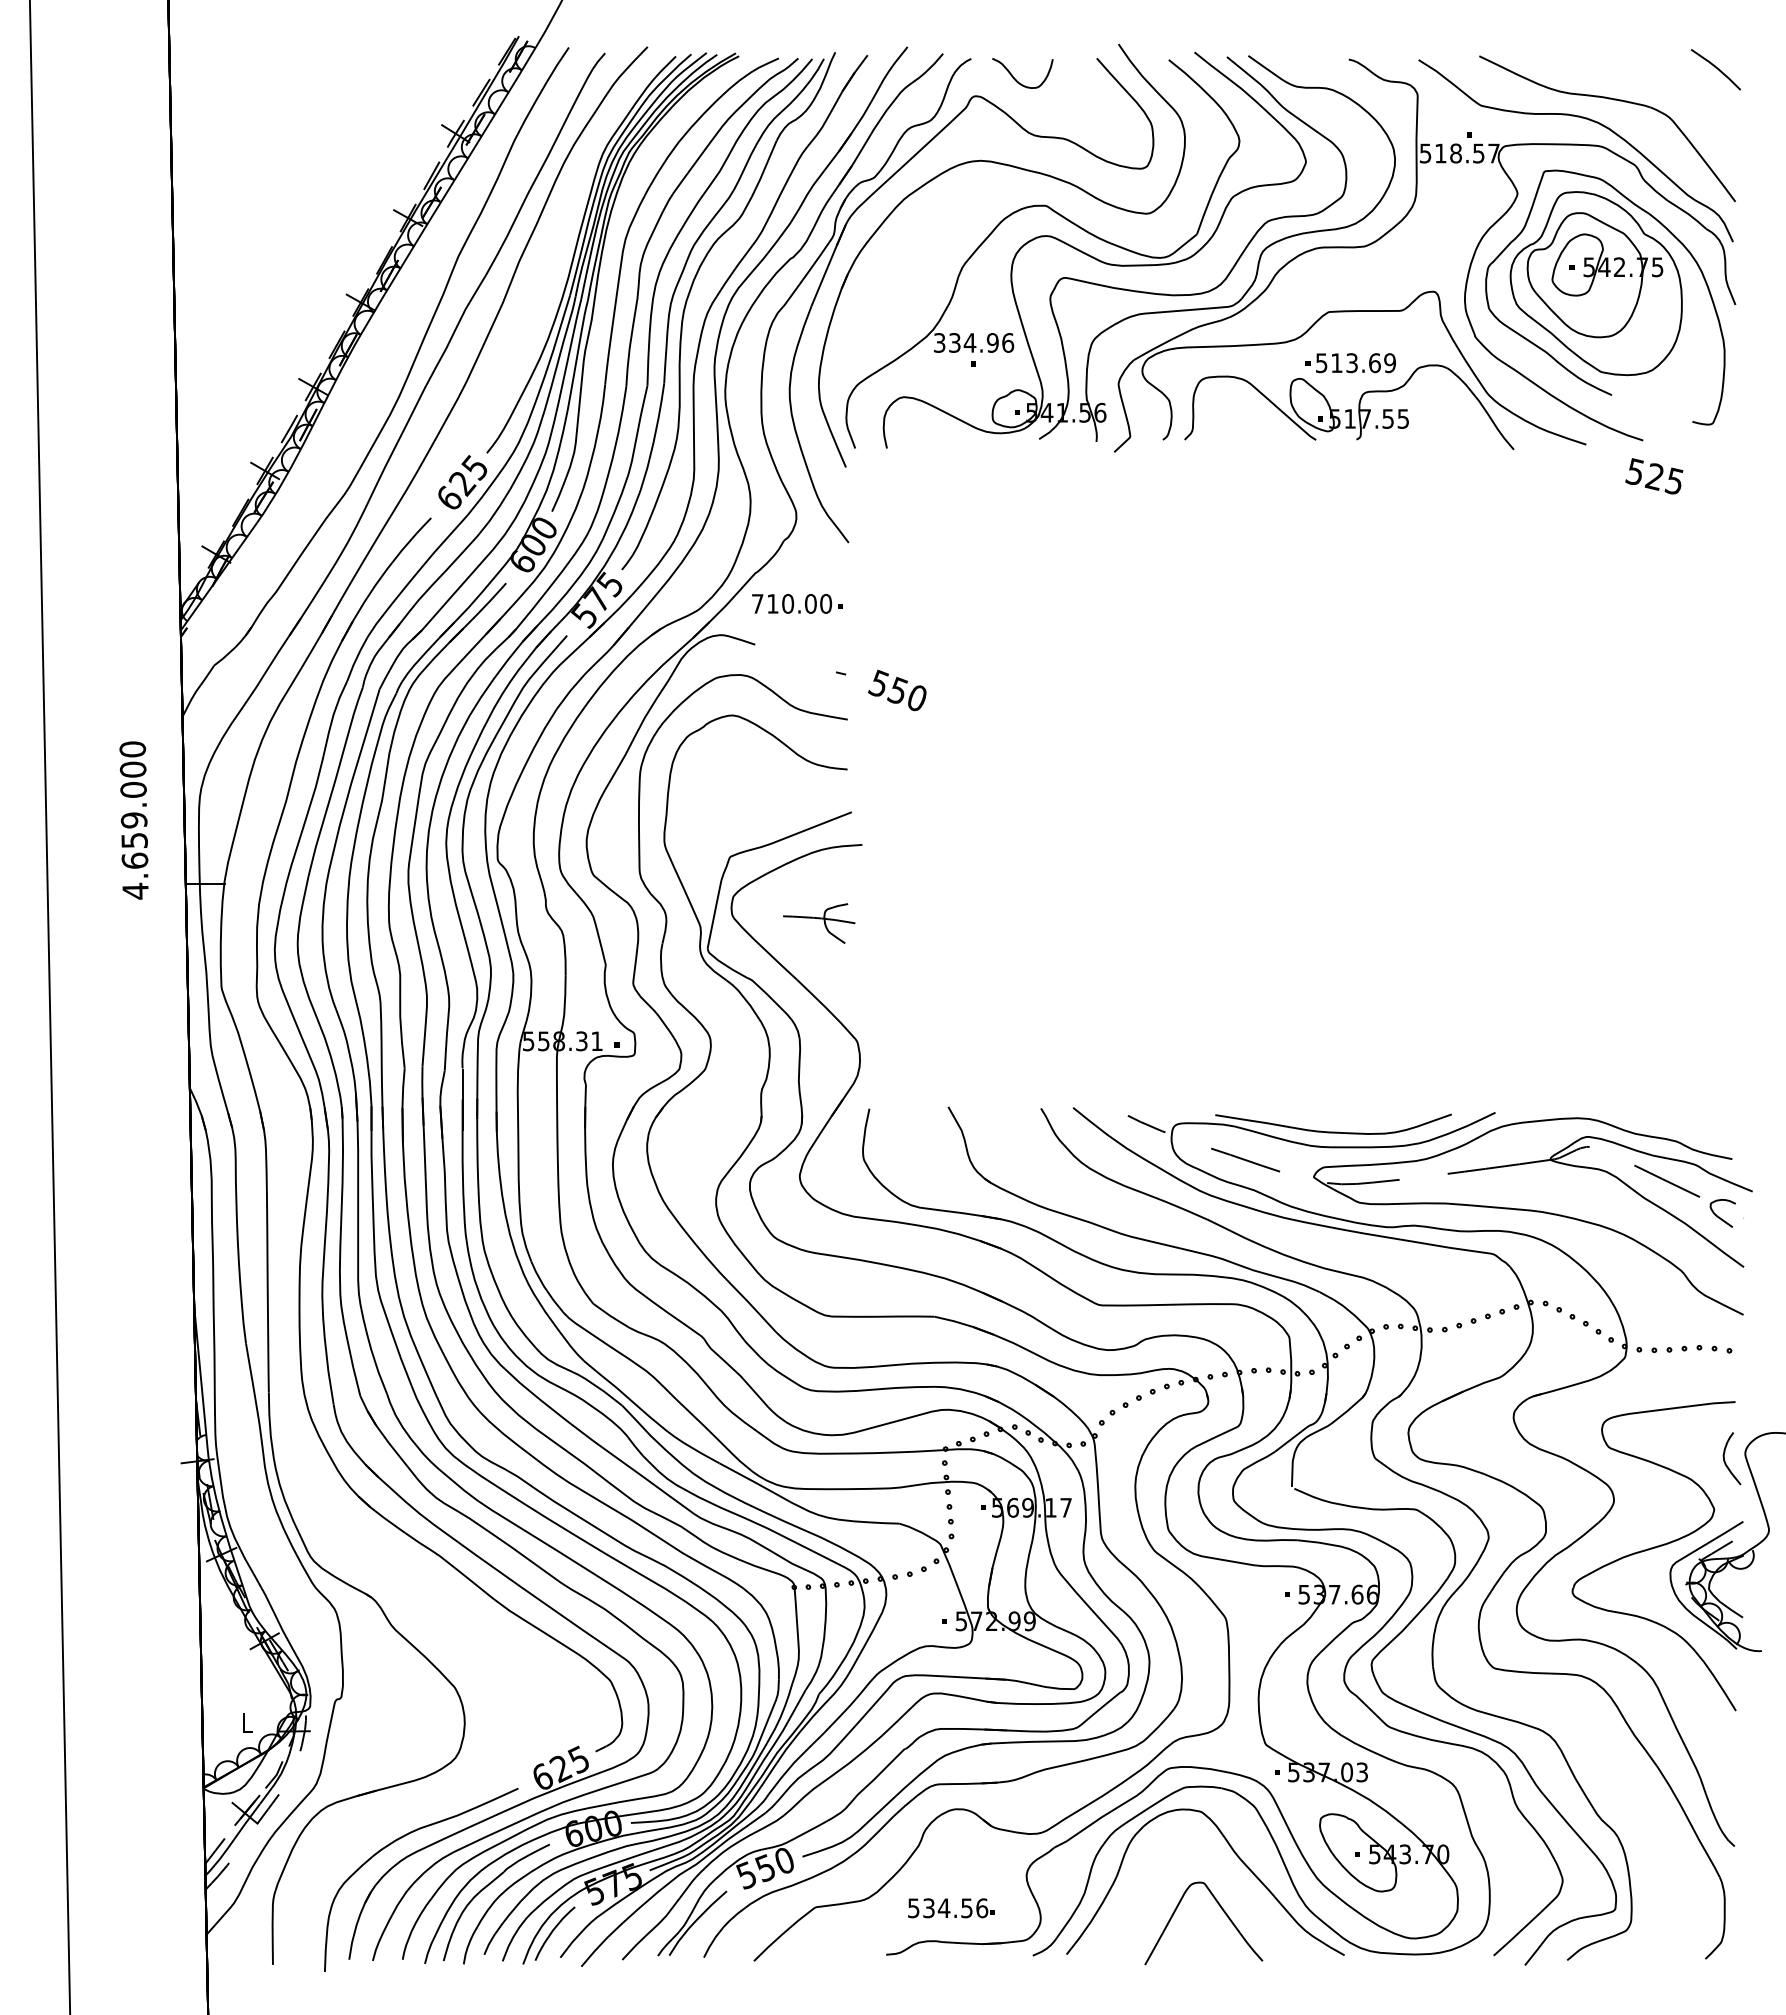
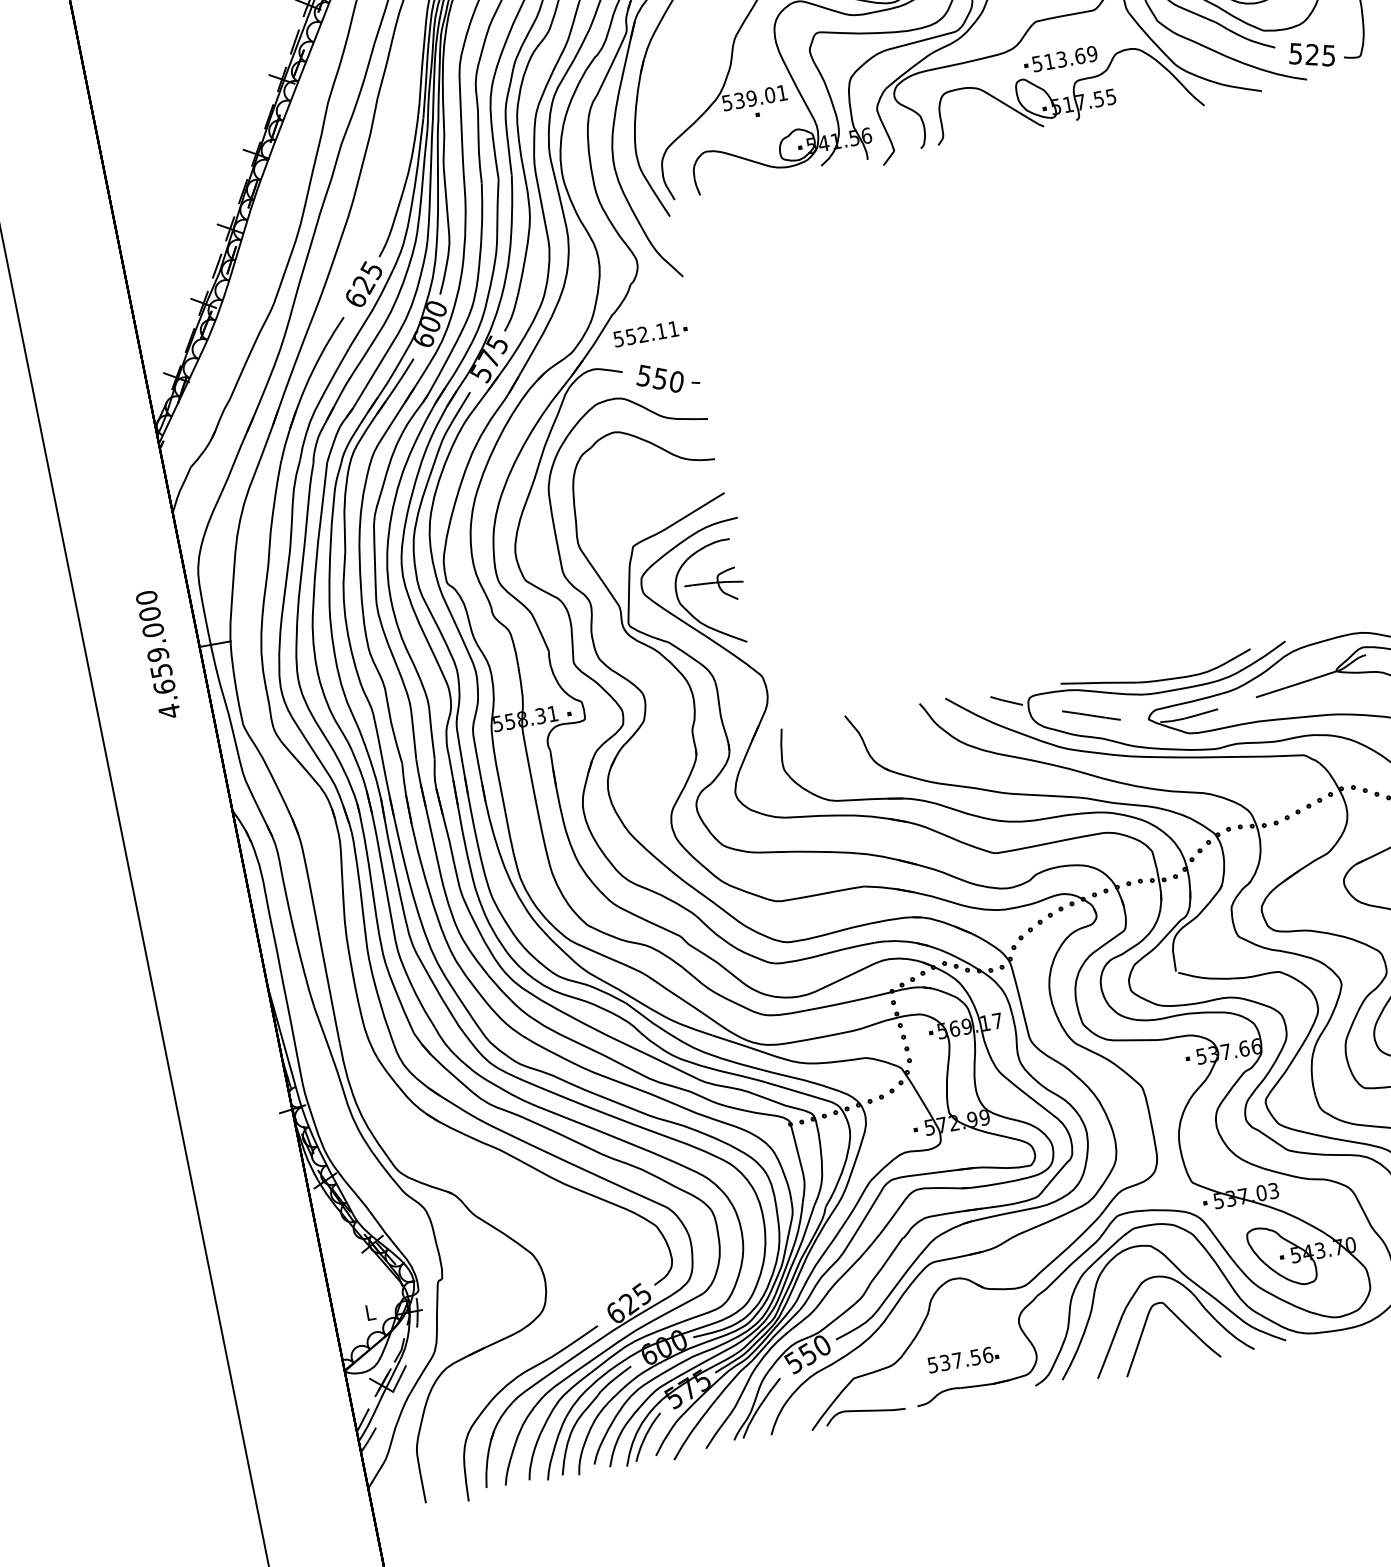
text: (974, 342) -> (755, 97), 334.96 -> 539.01
text: (1654, 476) -> (1311, 54), moved
text: (792, 603) -> (646, 333), 710.00 -> 552.11
text: (897, 690) -> (659, 378), moved
text: (133, 820) -> (157, 654), moved
curve: (786, 951) -> (692, 614), added
part: (1242, 1881) -> (1193, 1295), added
text: (943, 1907) -> (956, 1360), 534.56 -> 537.56
curve: (821, 1949) -> (864, 1411), added

